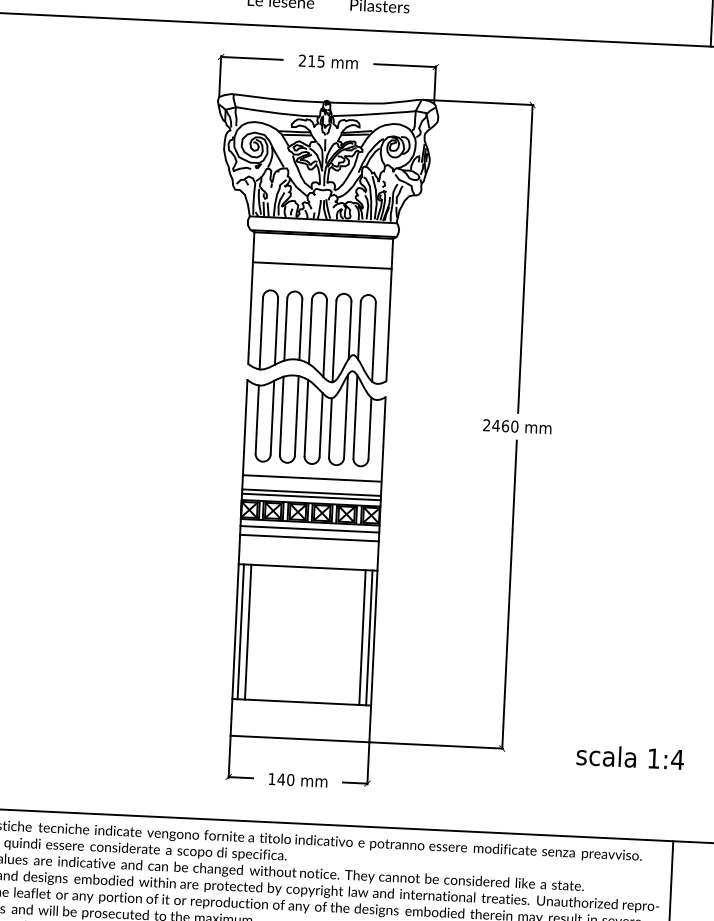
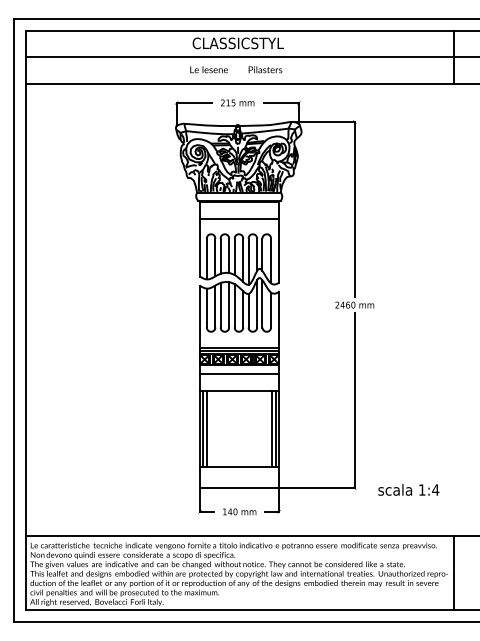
line: (312, 477) -> (239, 339), removed
line: (309, 528) -> (239, 368), removed
text: (629, 756) -> (408, 489), moved

